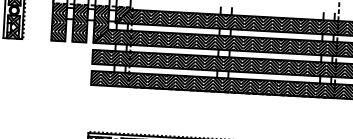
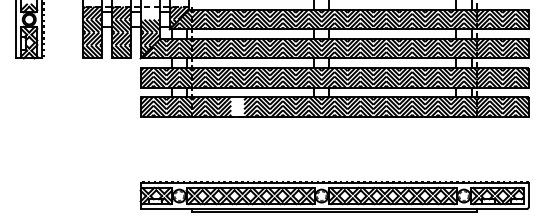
hatch: (102, 10) -> (150, 12), removed
hatch: (161, 81) -> (237, 106), removed

